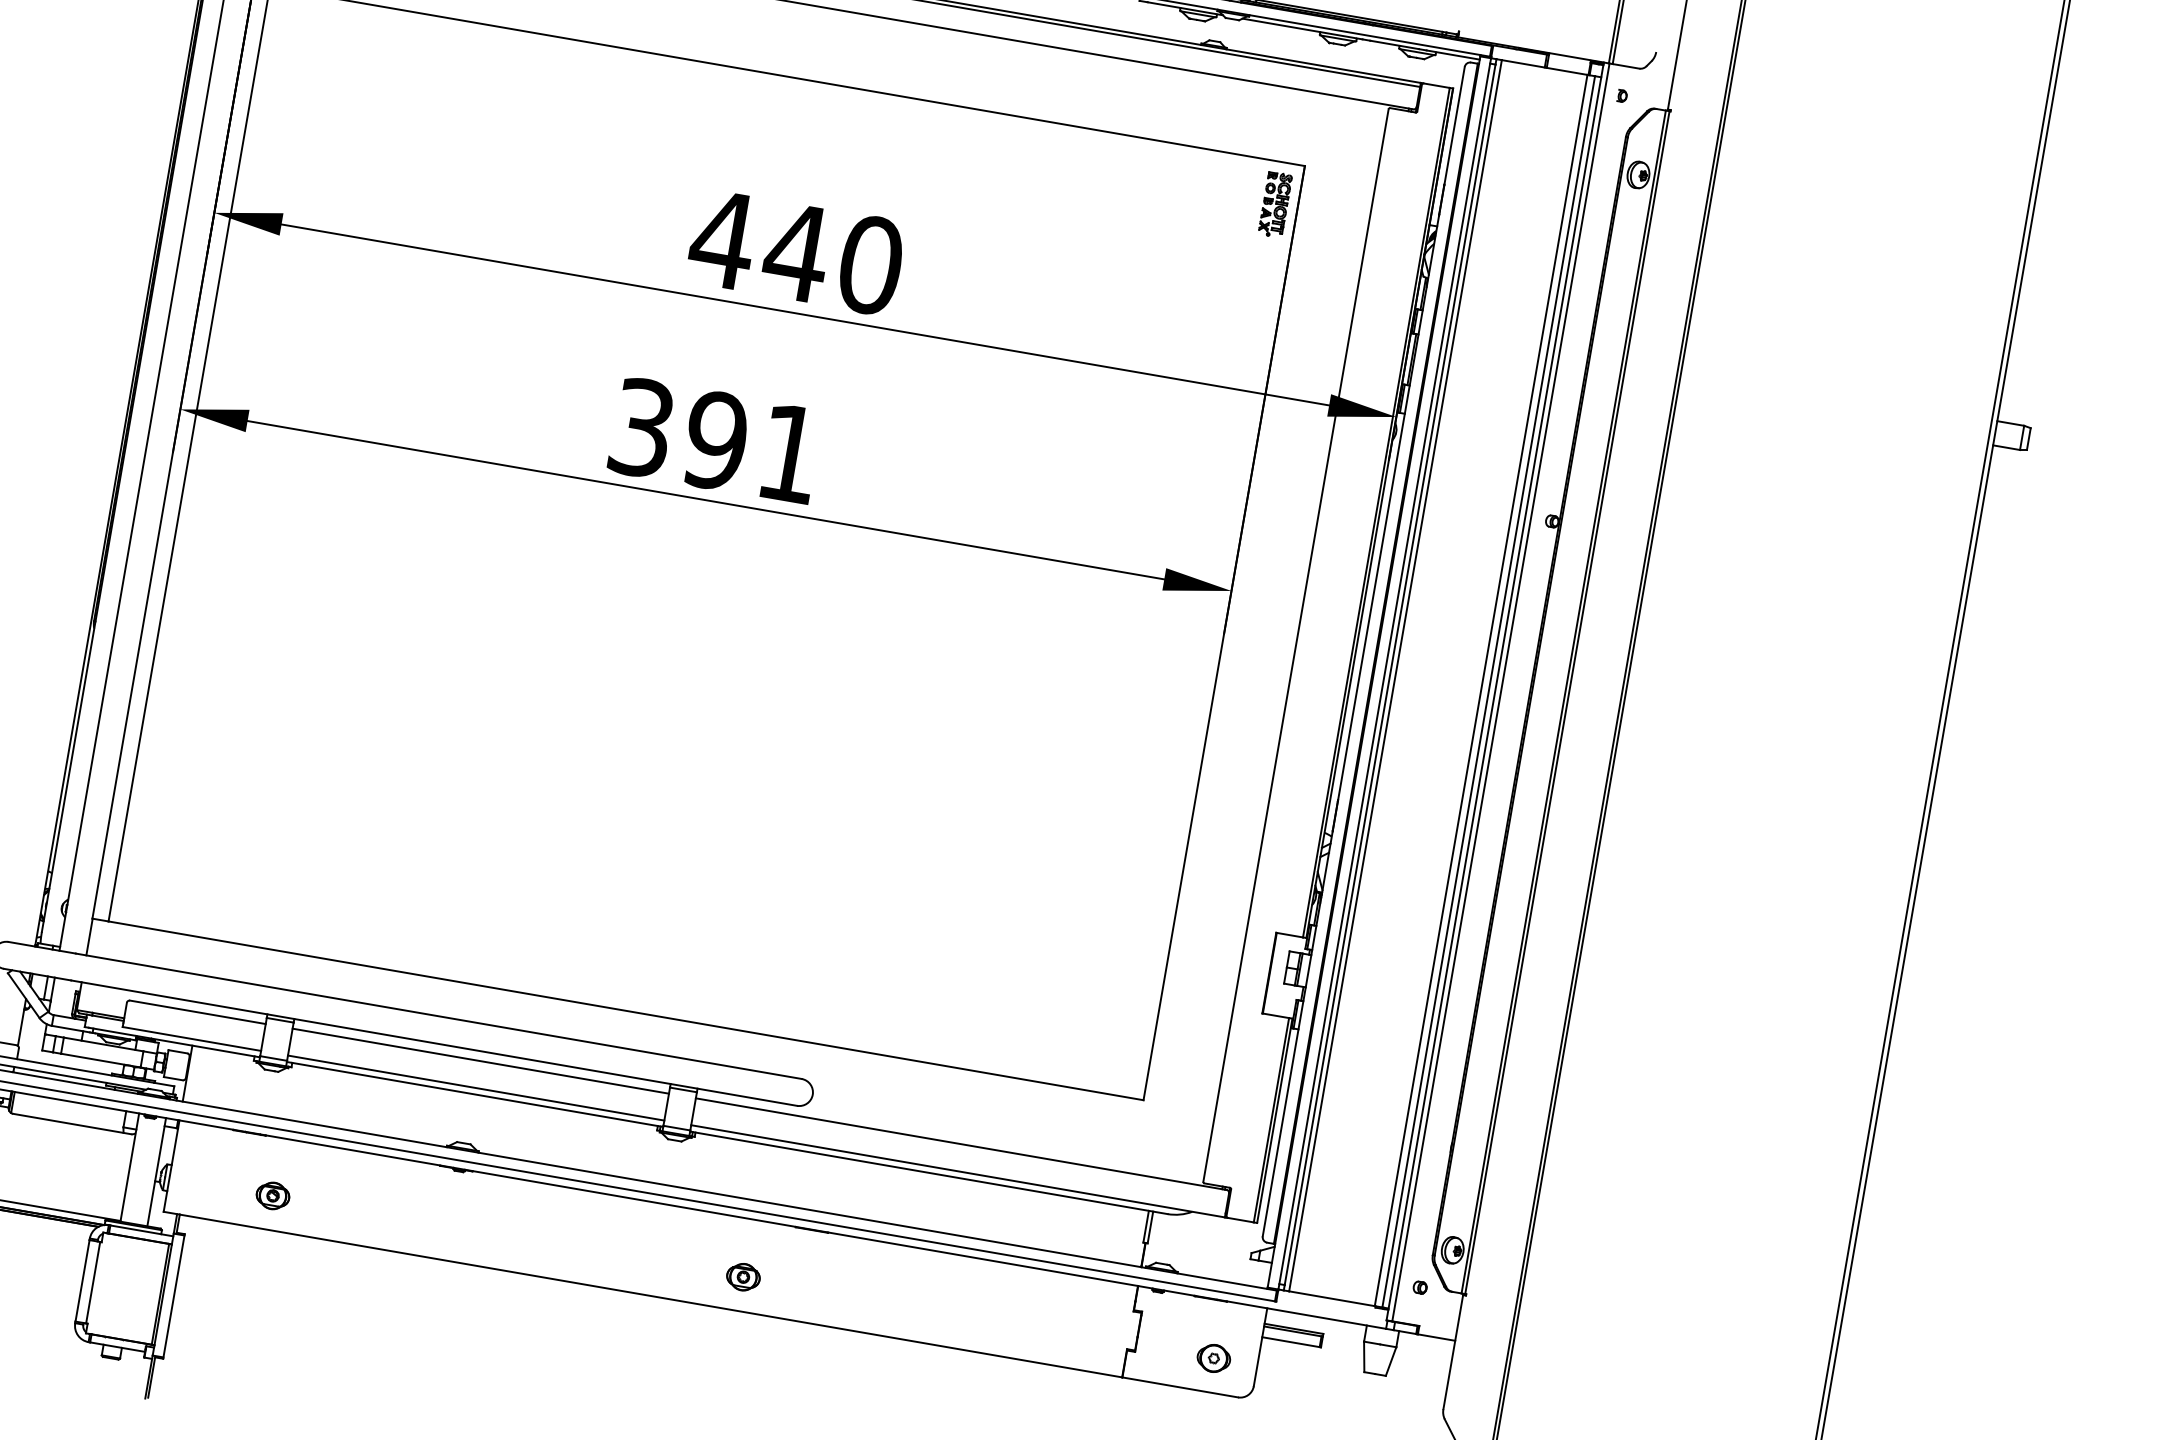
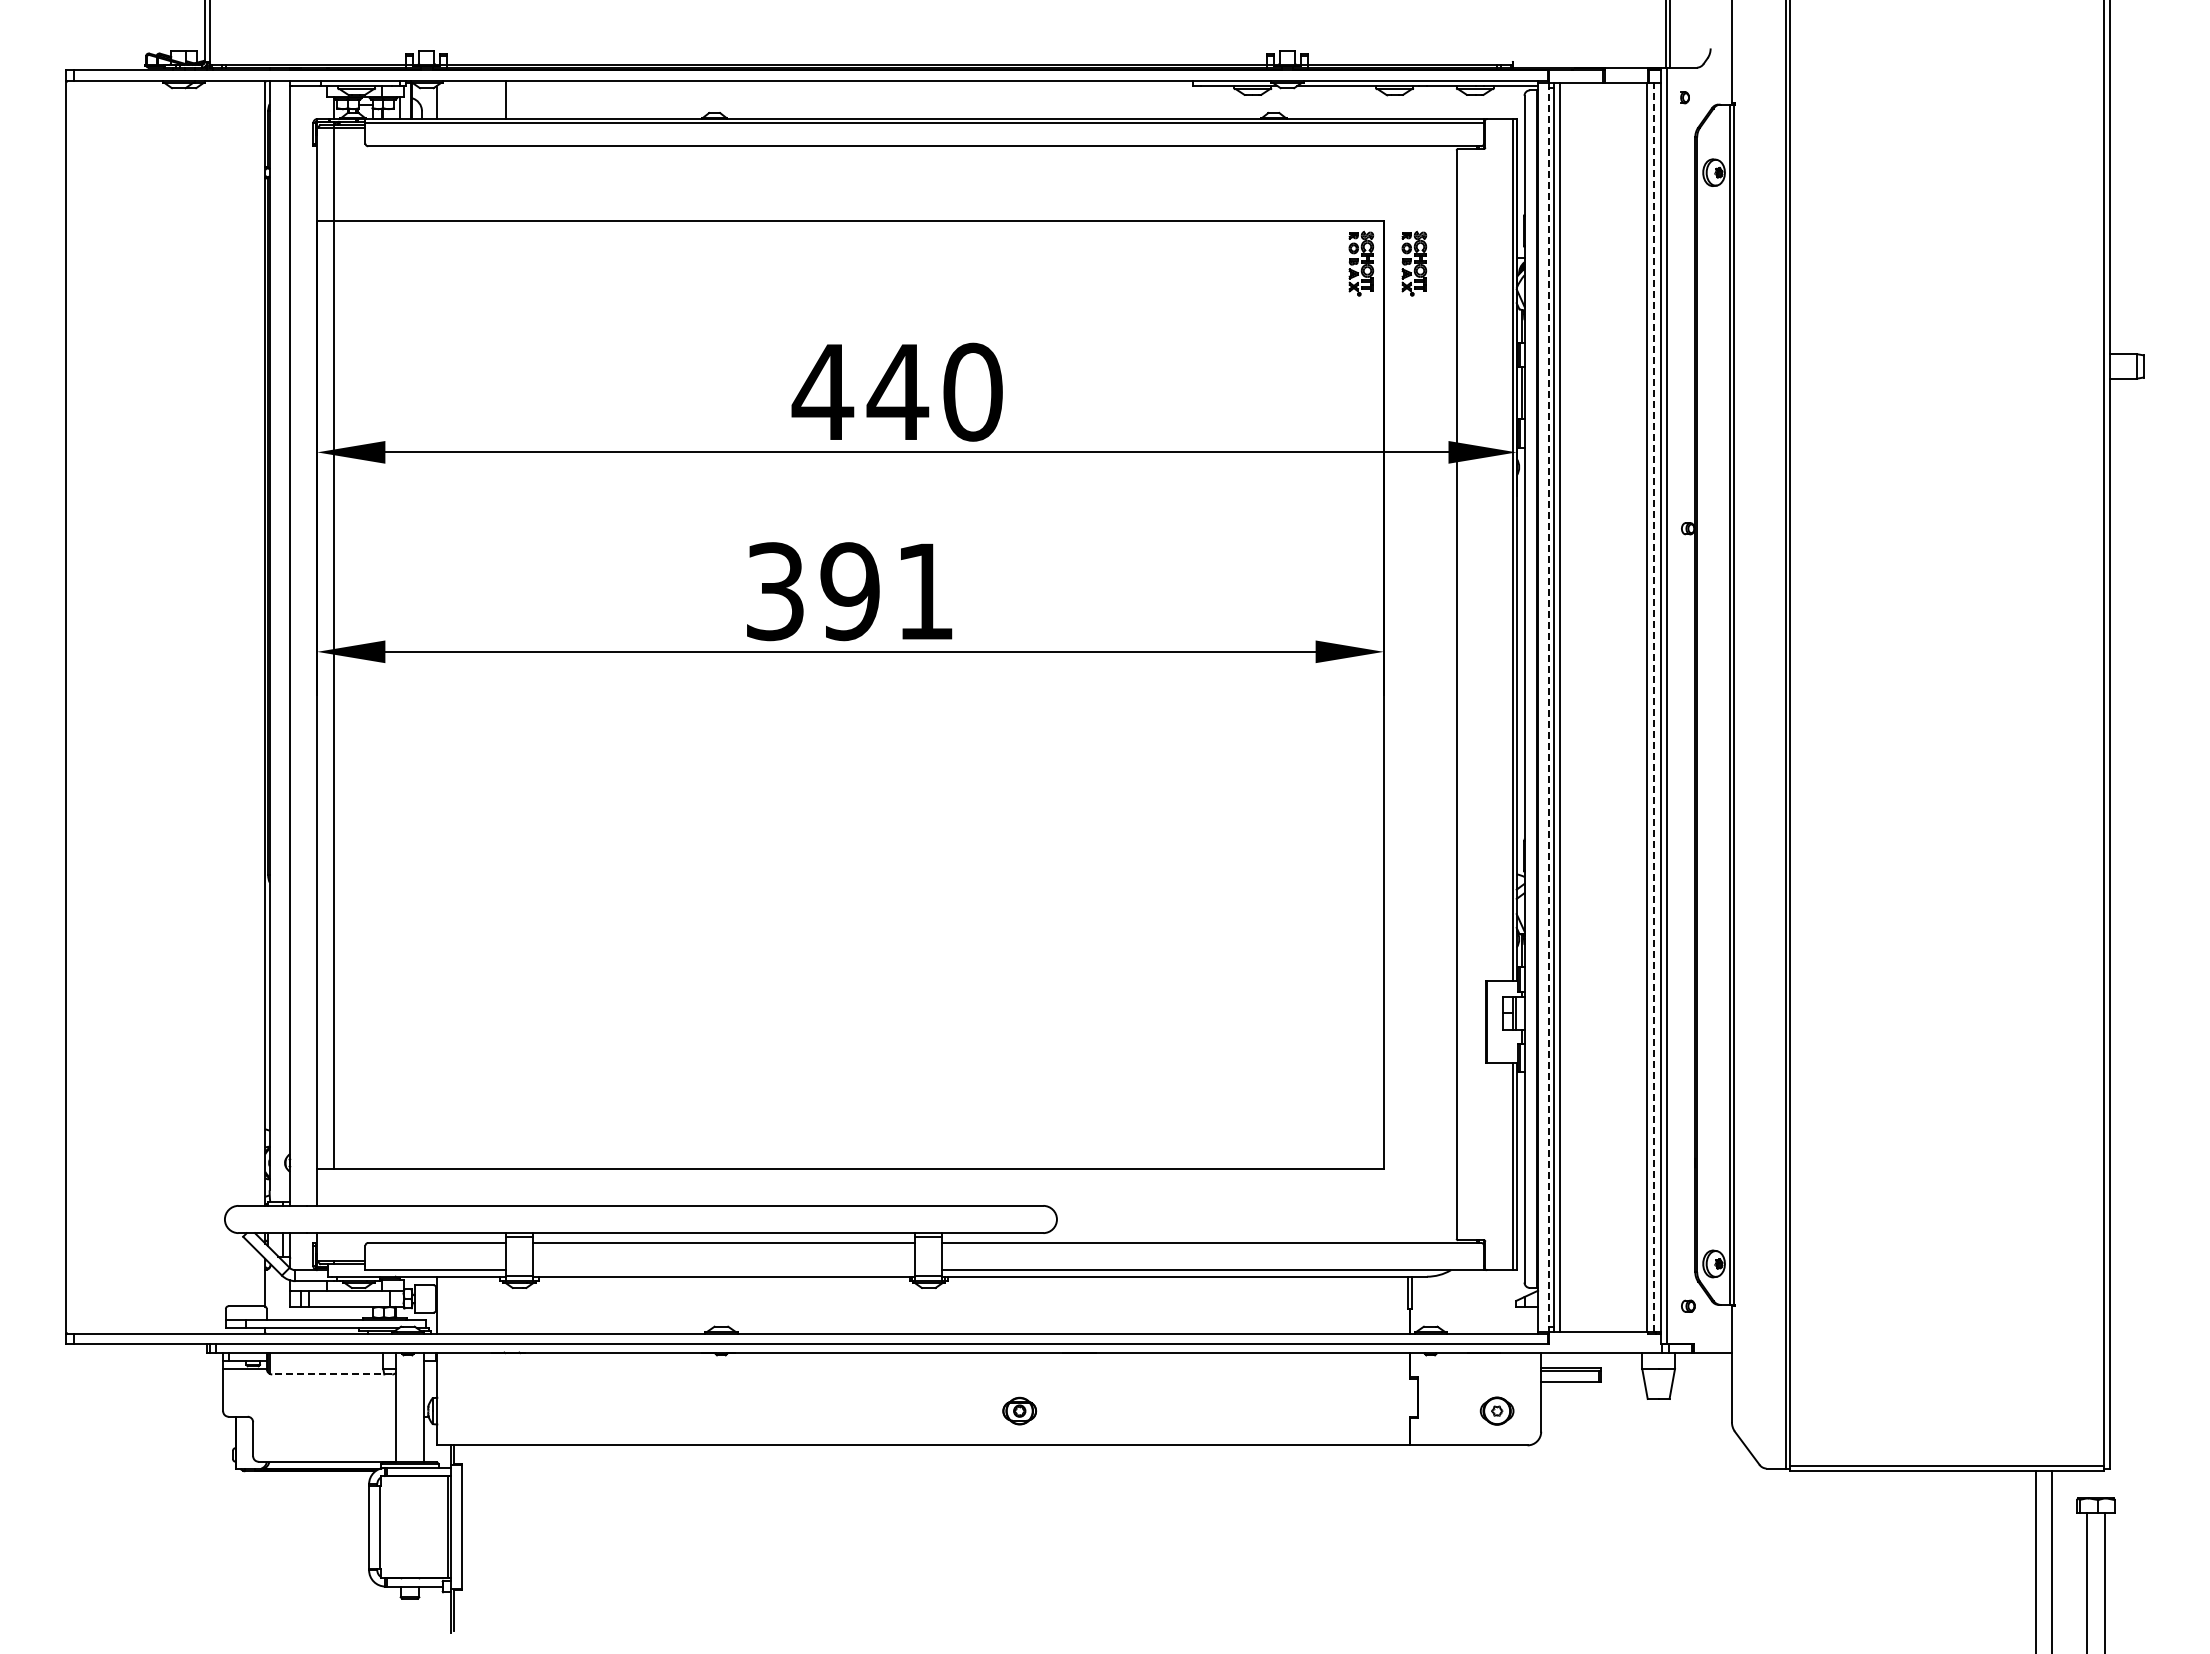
part: (1327, 213) -> (1414, 263), added
line: (1384, 673) -> (1548, 707), solid -> dashed
line: (1488, 691) -> (1654, 707), solid -> dashed
line: (476, 1088) -> (724, 1270), removed
line: (71, 1123) -> (331, 1374), solid -> dashed
part: (273, 1195) -> (542, 1410), removed

